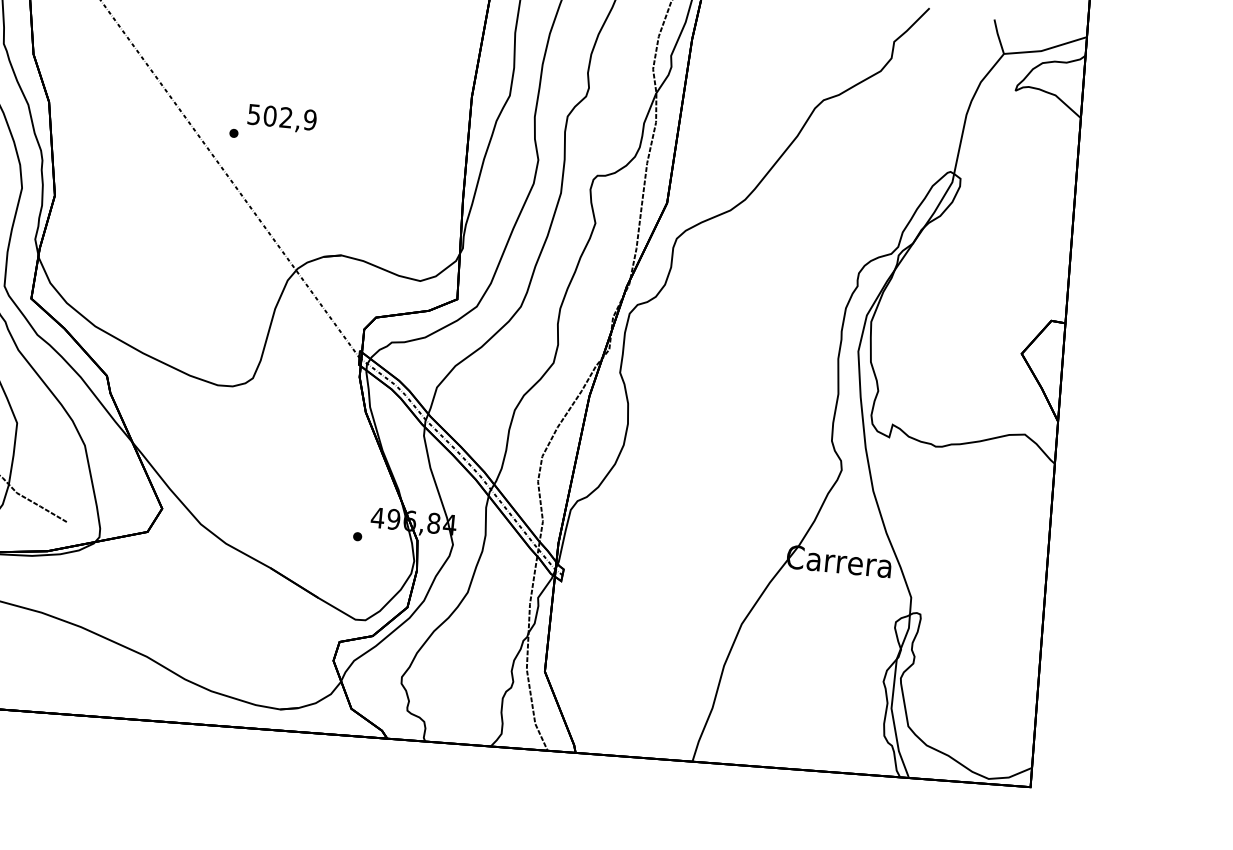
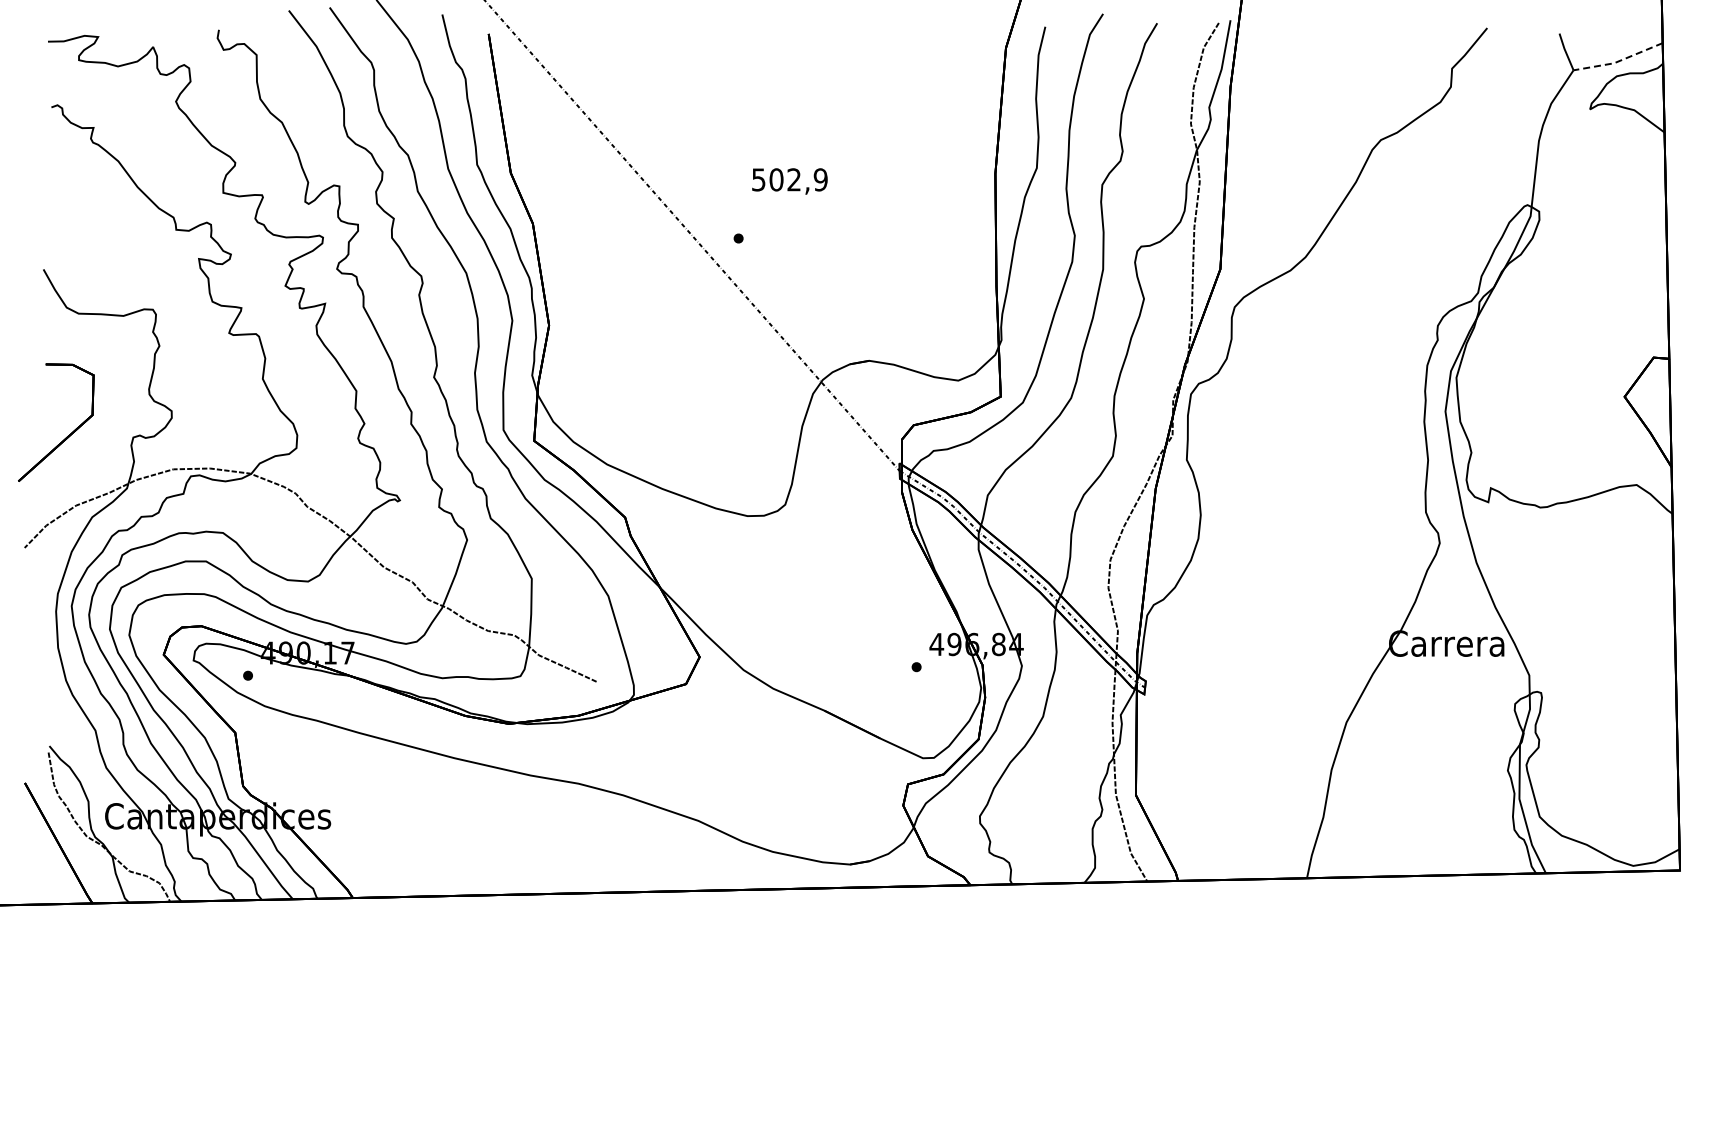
line: (1046, 49) -> (1619, 61), solid -> dashed
text: (281, 118) -> (789, 181), moved

